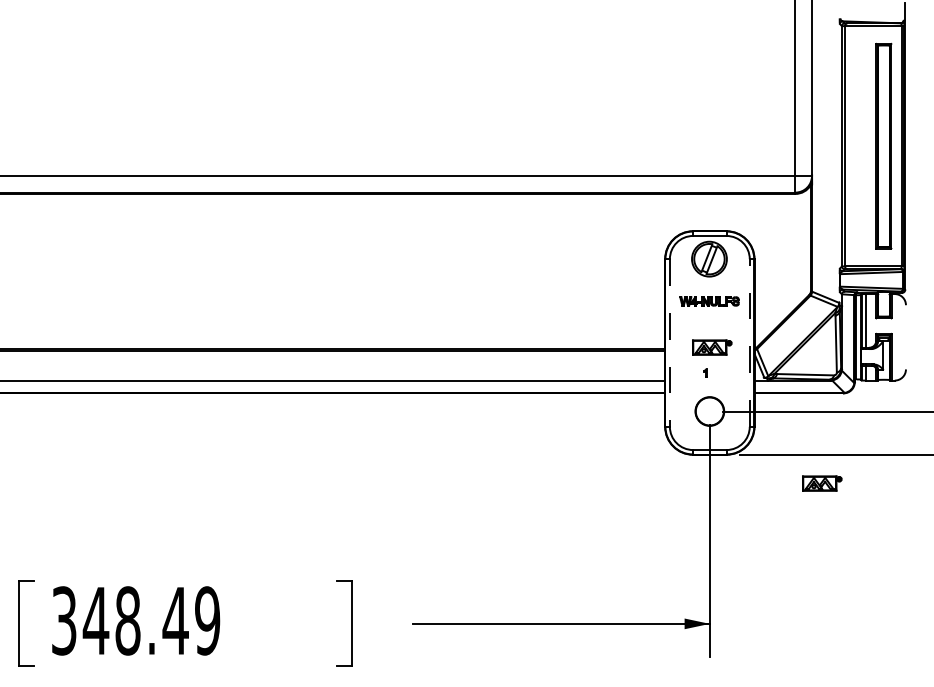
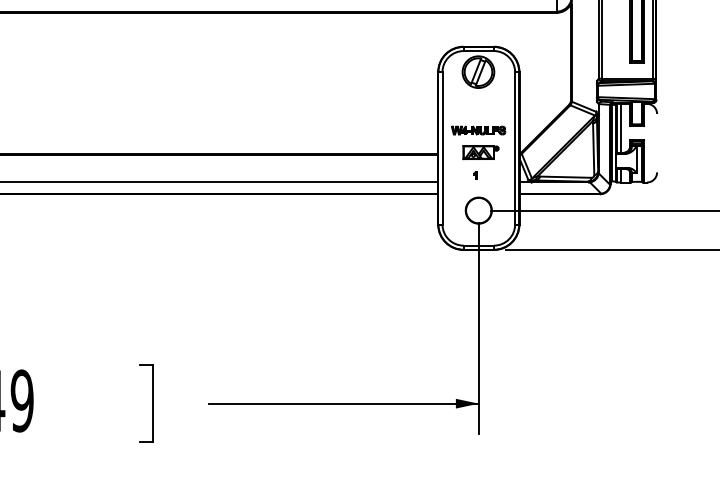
part: (709, 301) -> (478, 130), moved
line: (669, 343) -> (442, 148), dashed -> solid
line: (749, 343) -> (514, 148), dashed -> solid
part: (822, 483) -> (581, 276), removed

